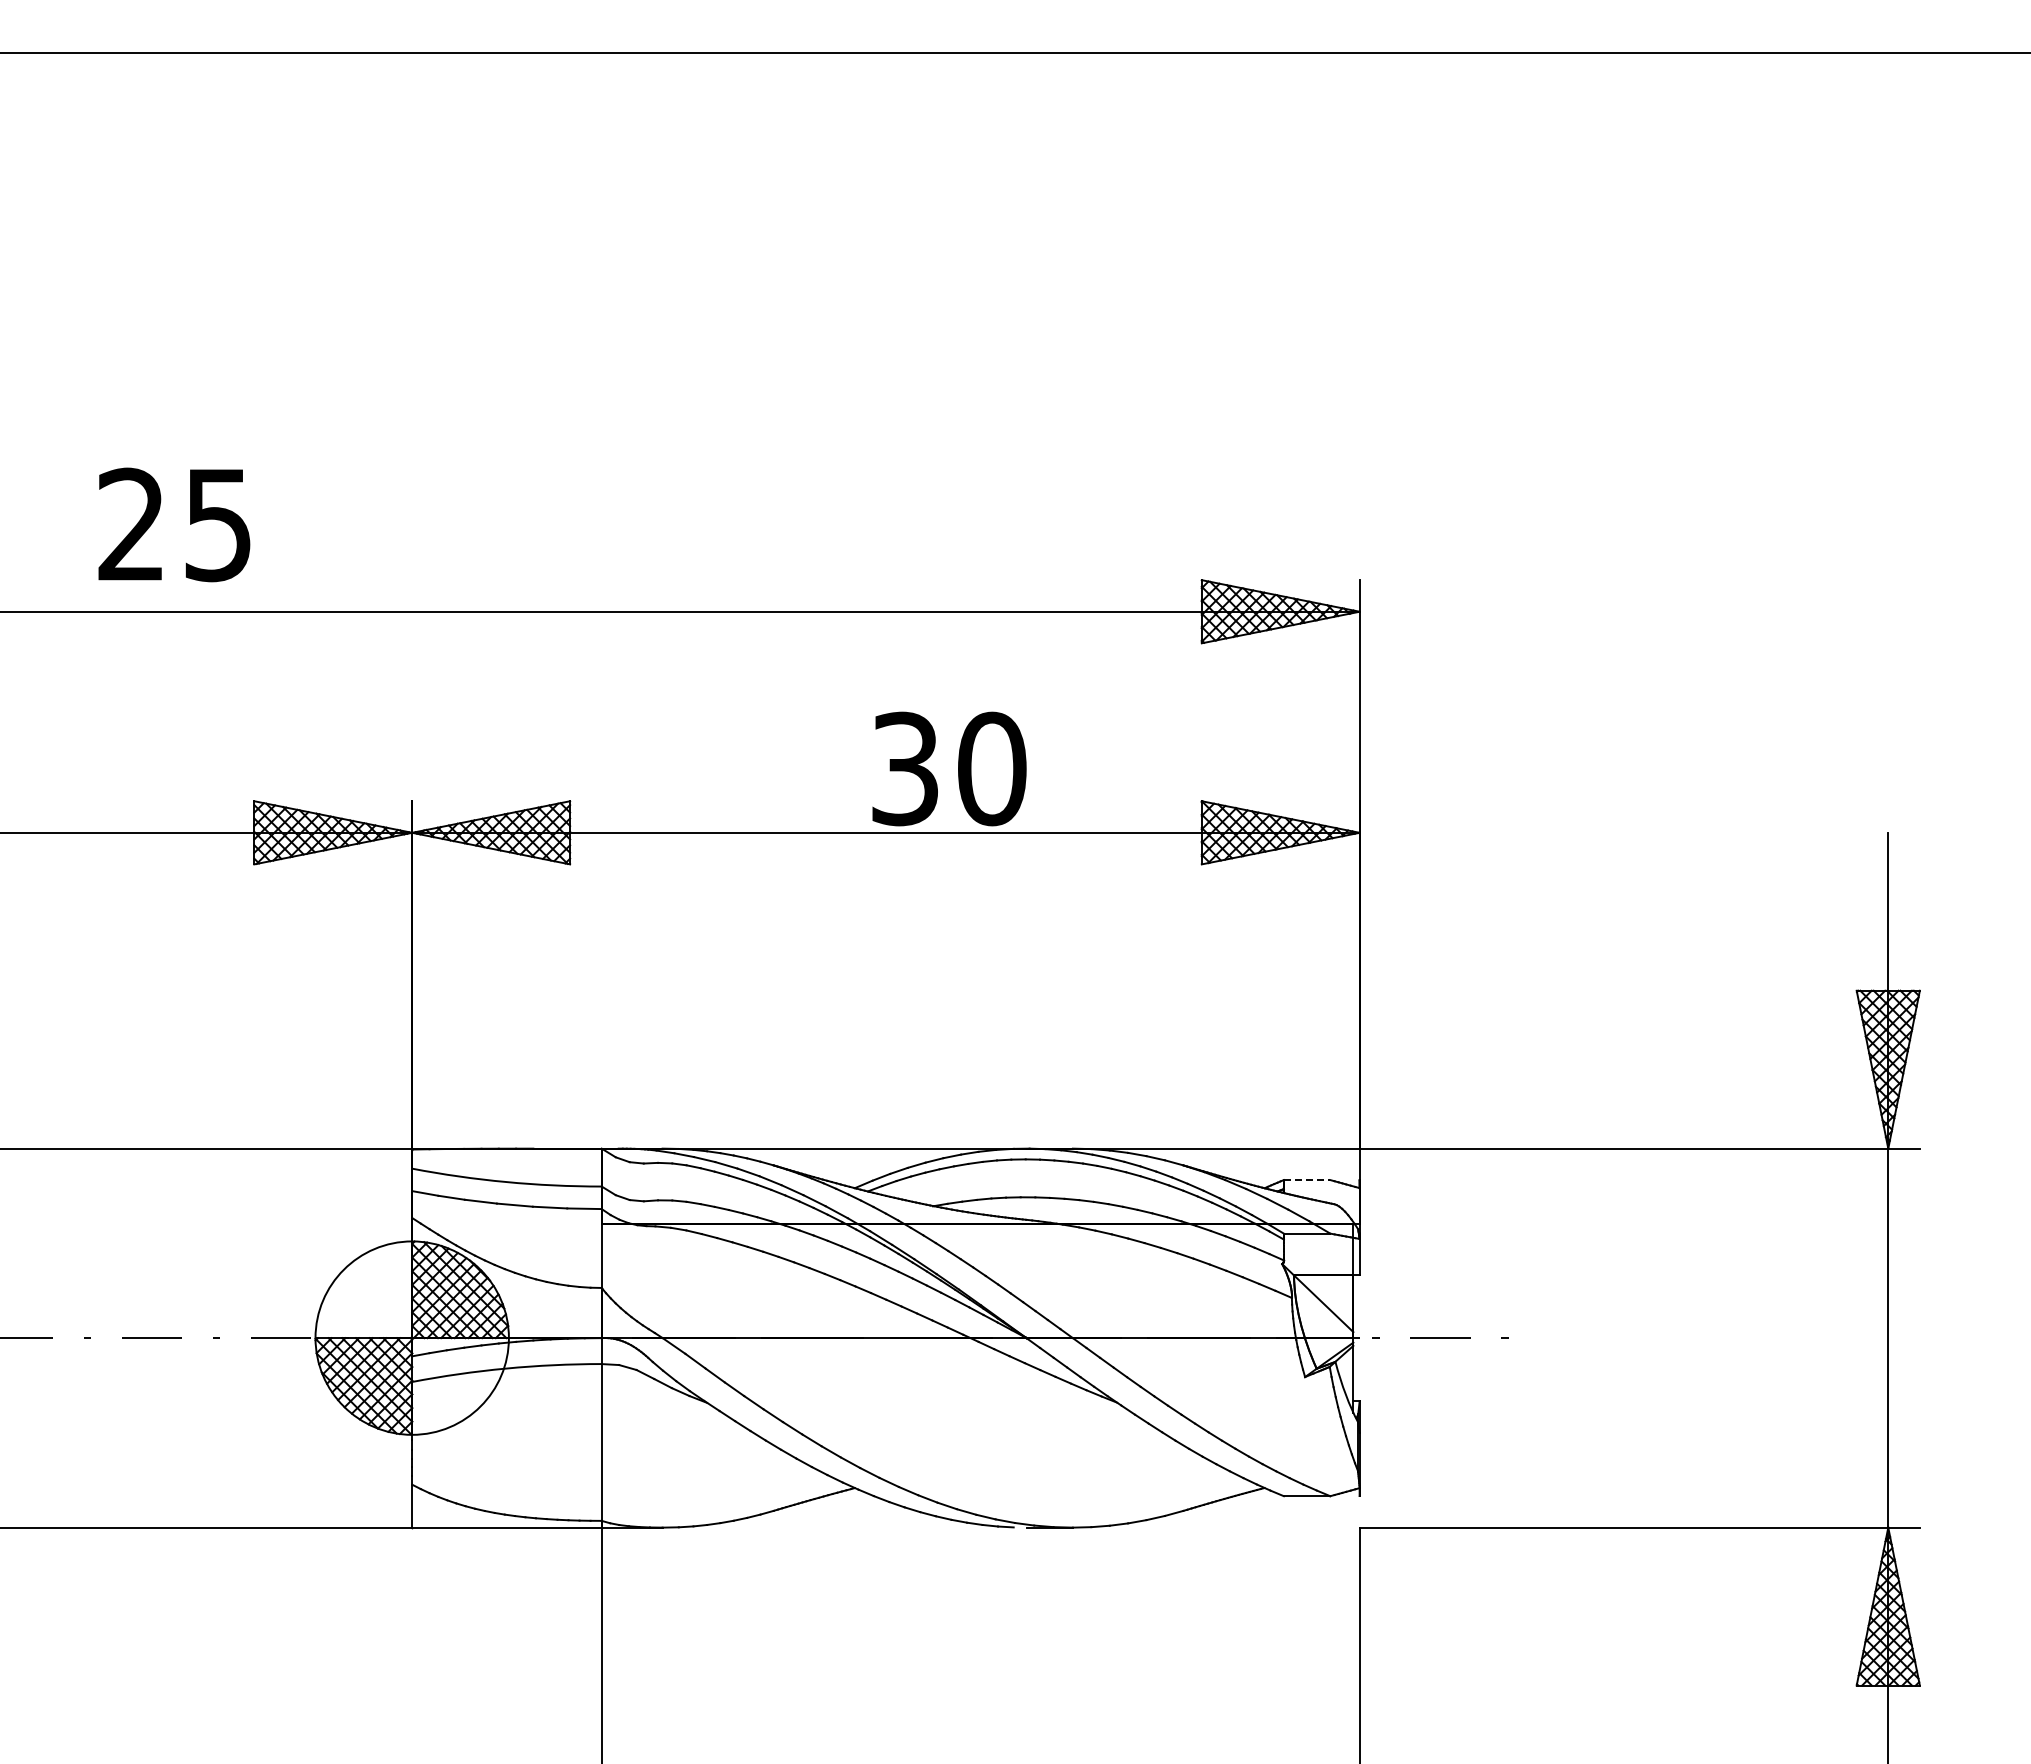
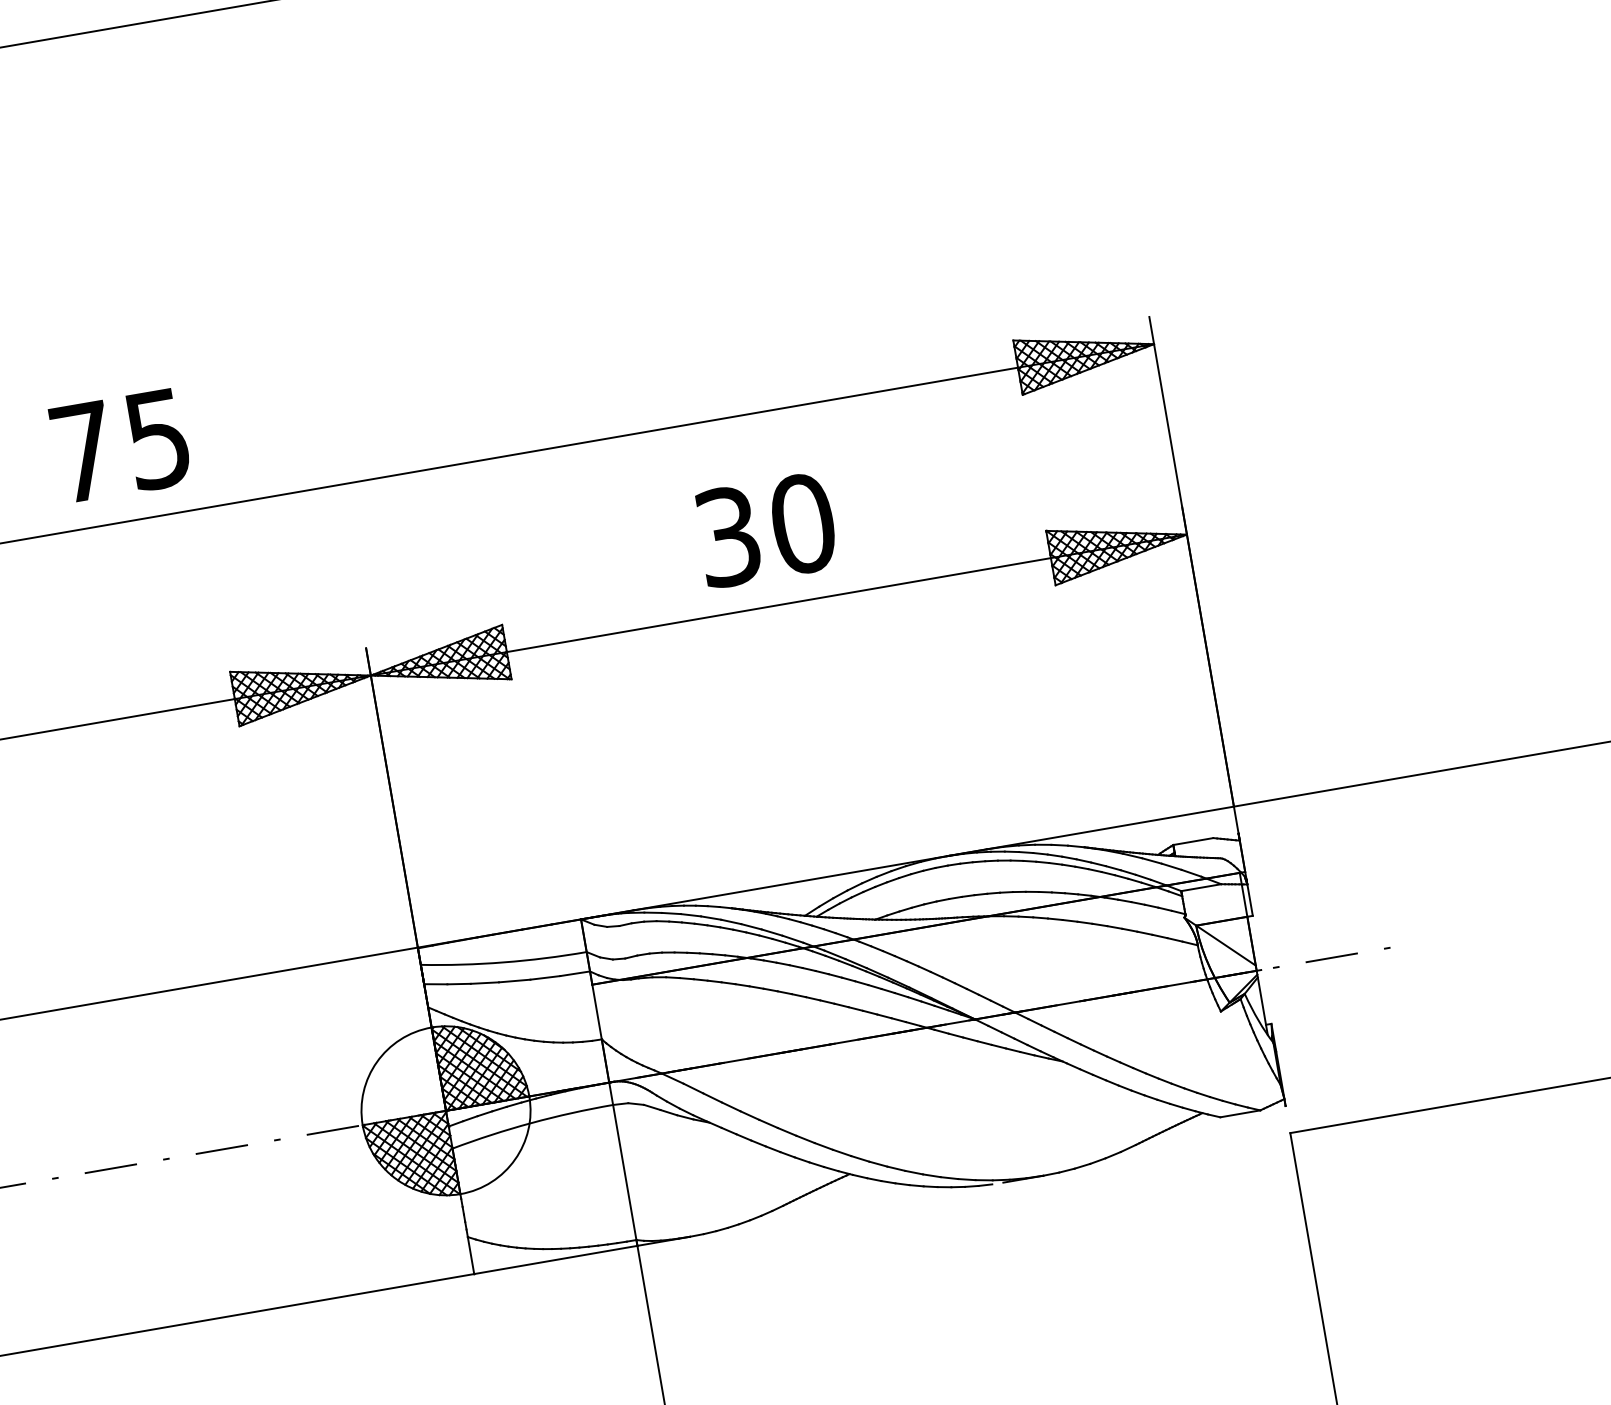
text: (130, 523) -> (82, 451), 25 -> 75
text: (949, 768) -> (766, 529), moved
line: (1307, 1180) -> (1193, 841), dashed -> solid

